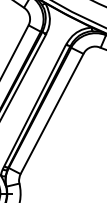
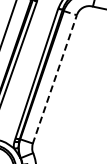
line: (55, 107) -> (57, 72), solid -> dashed

